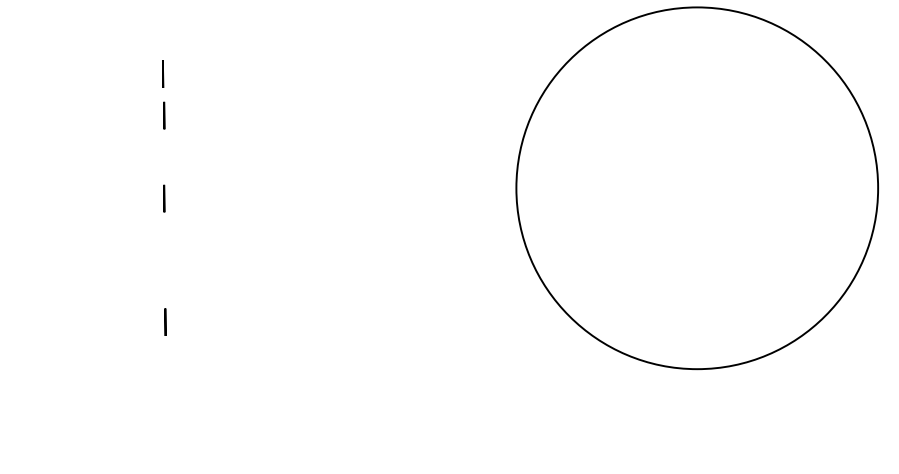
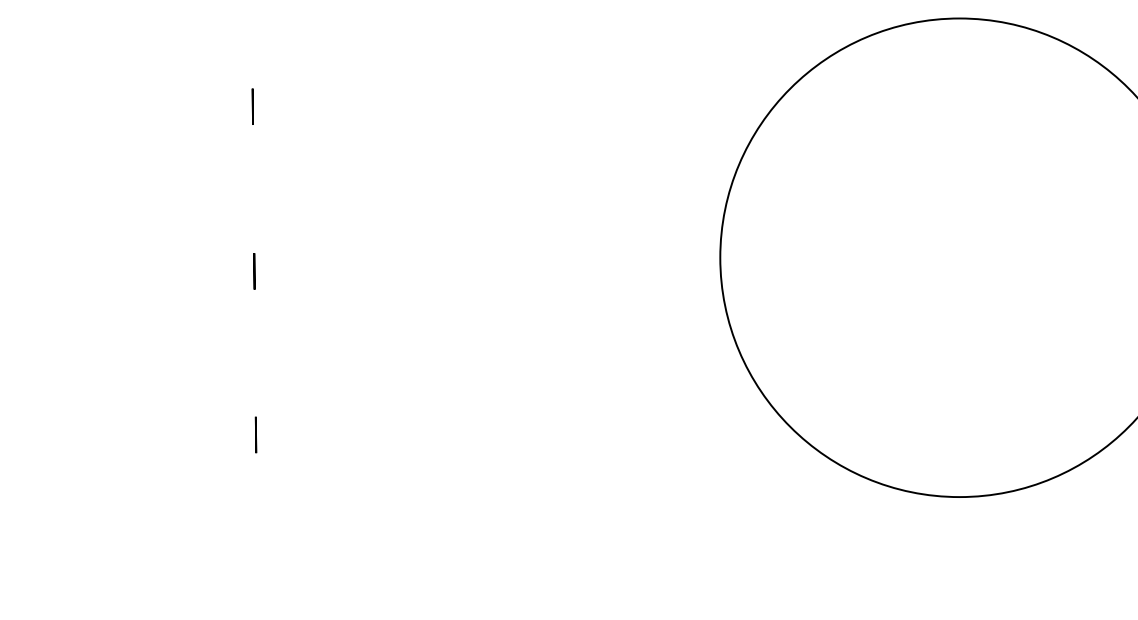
line: (164, 115) -> (254, 161), removed

